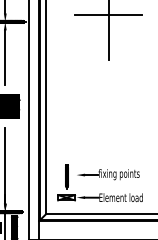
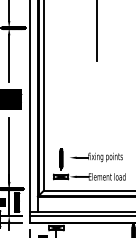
line: (108, 15) -> (96, 22), removed

